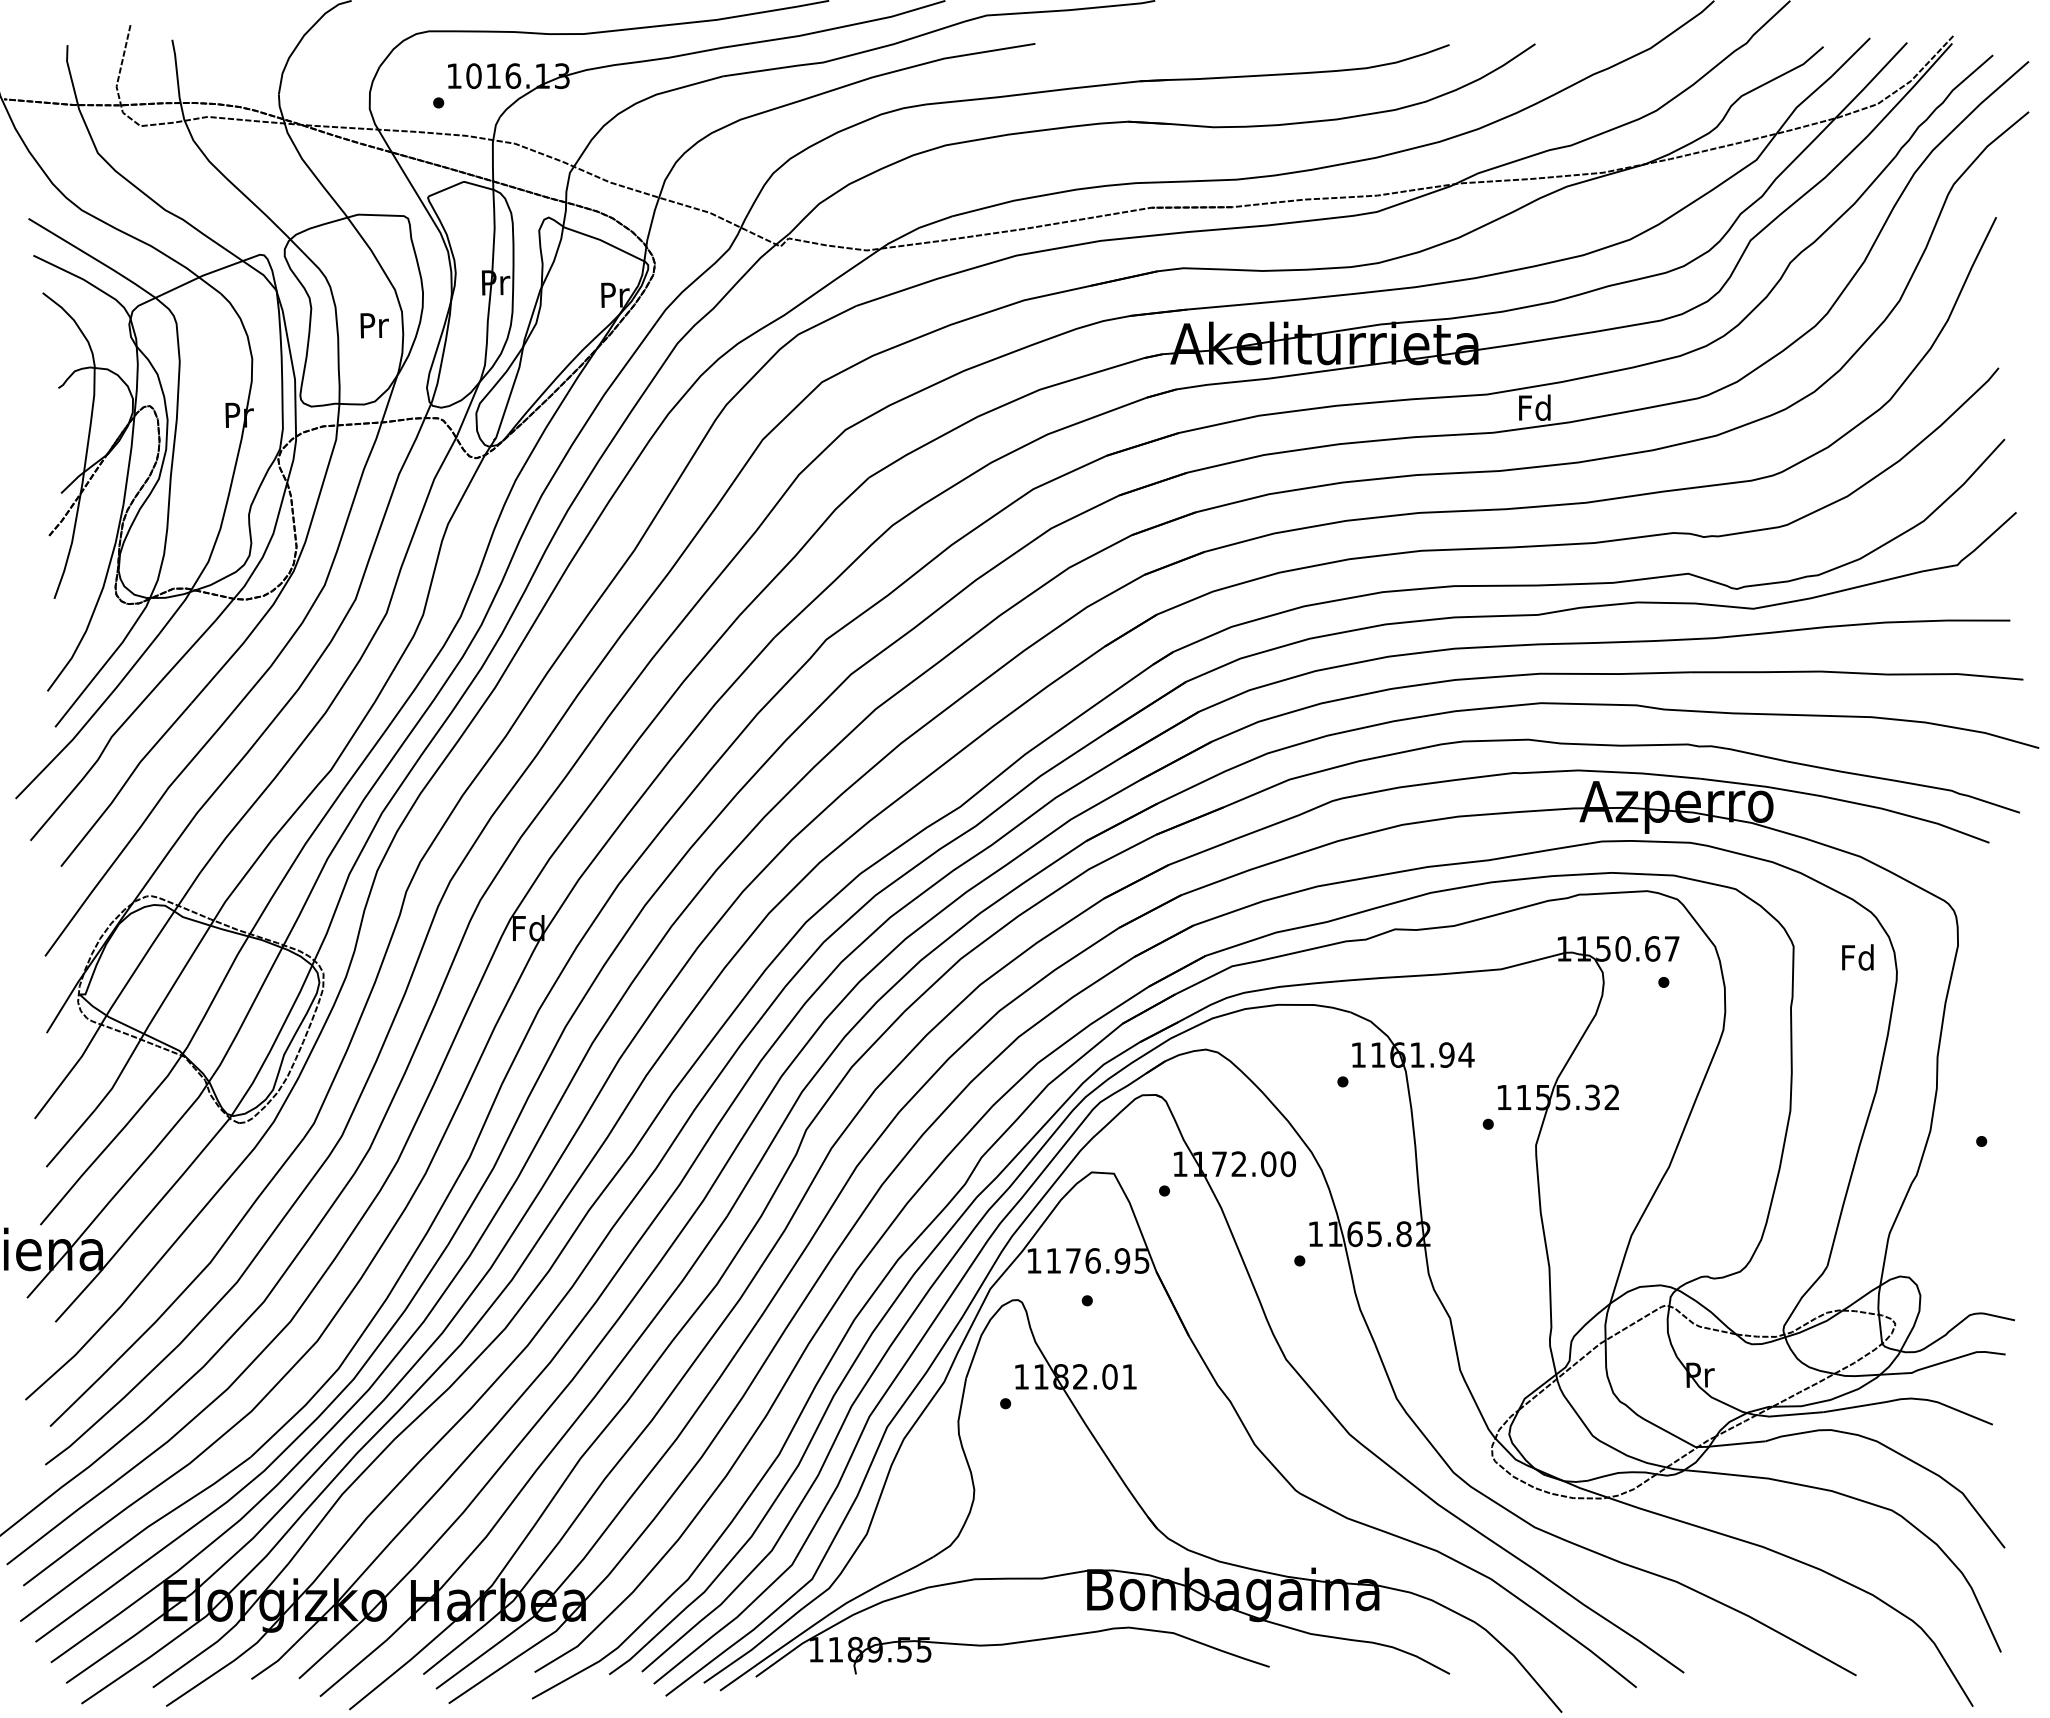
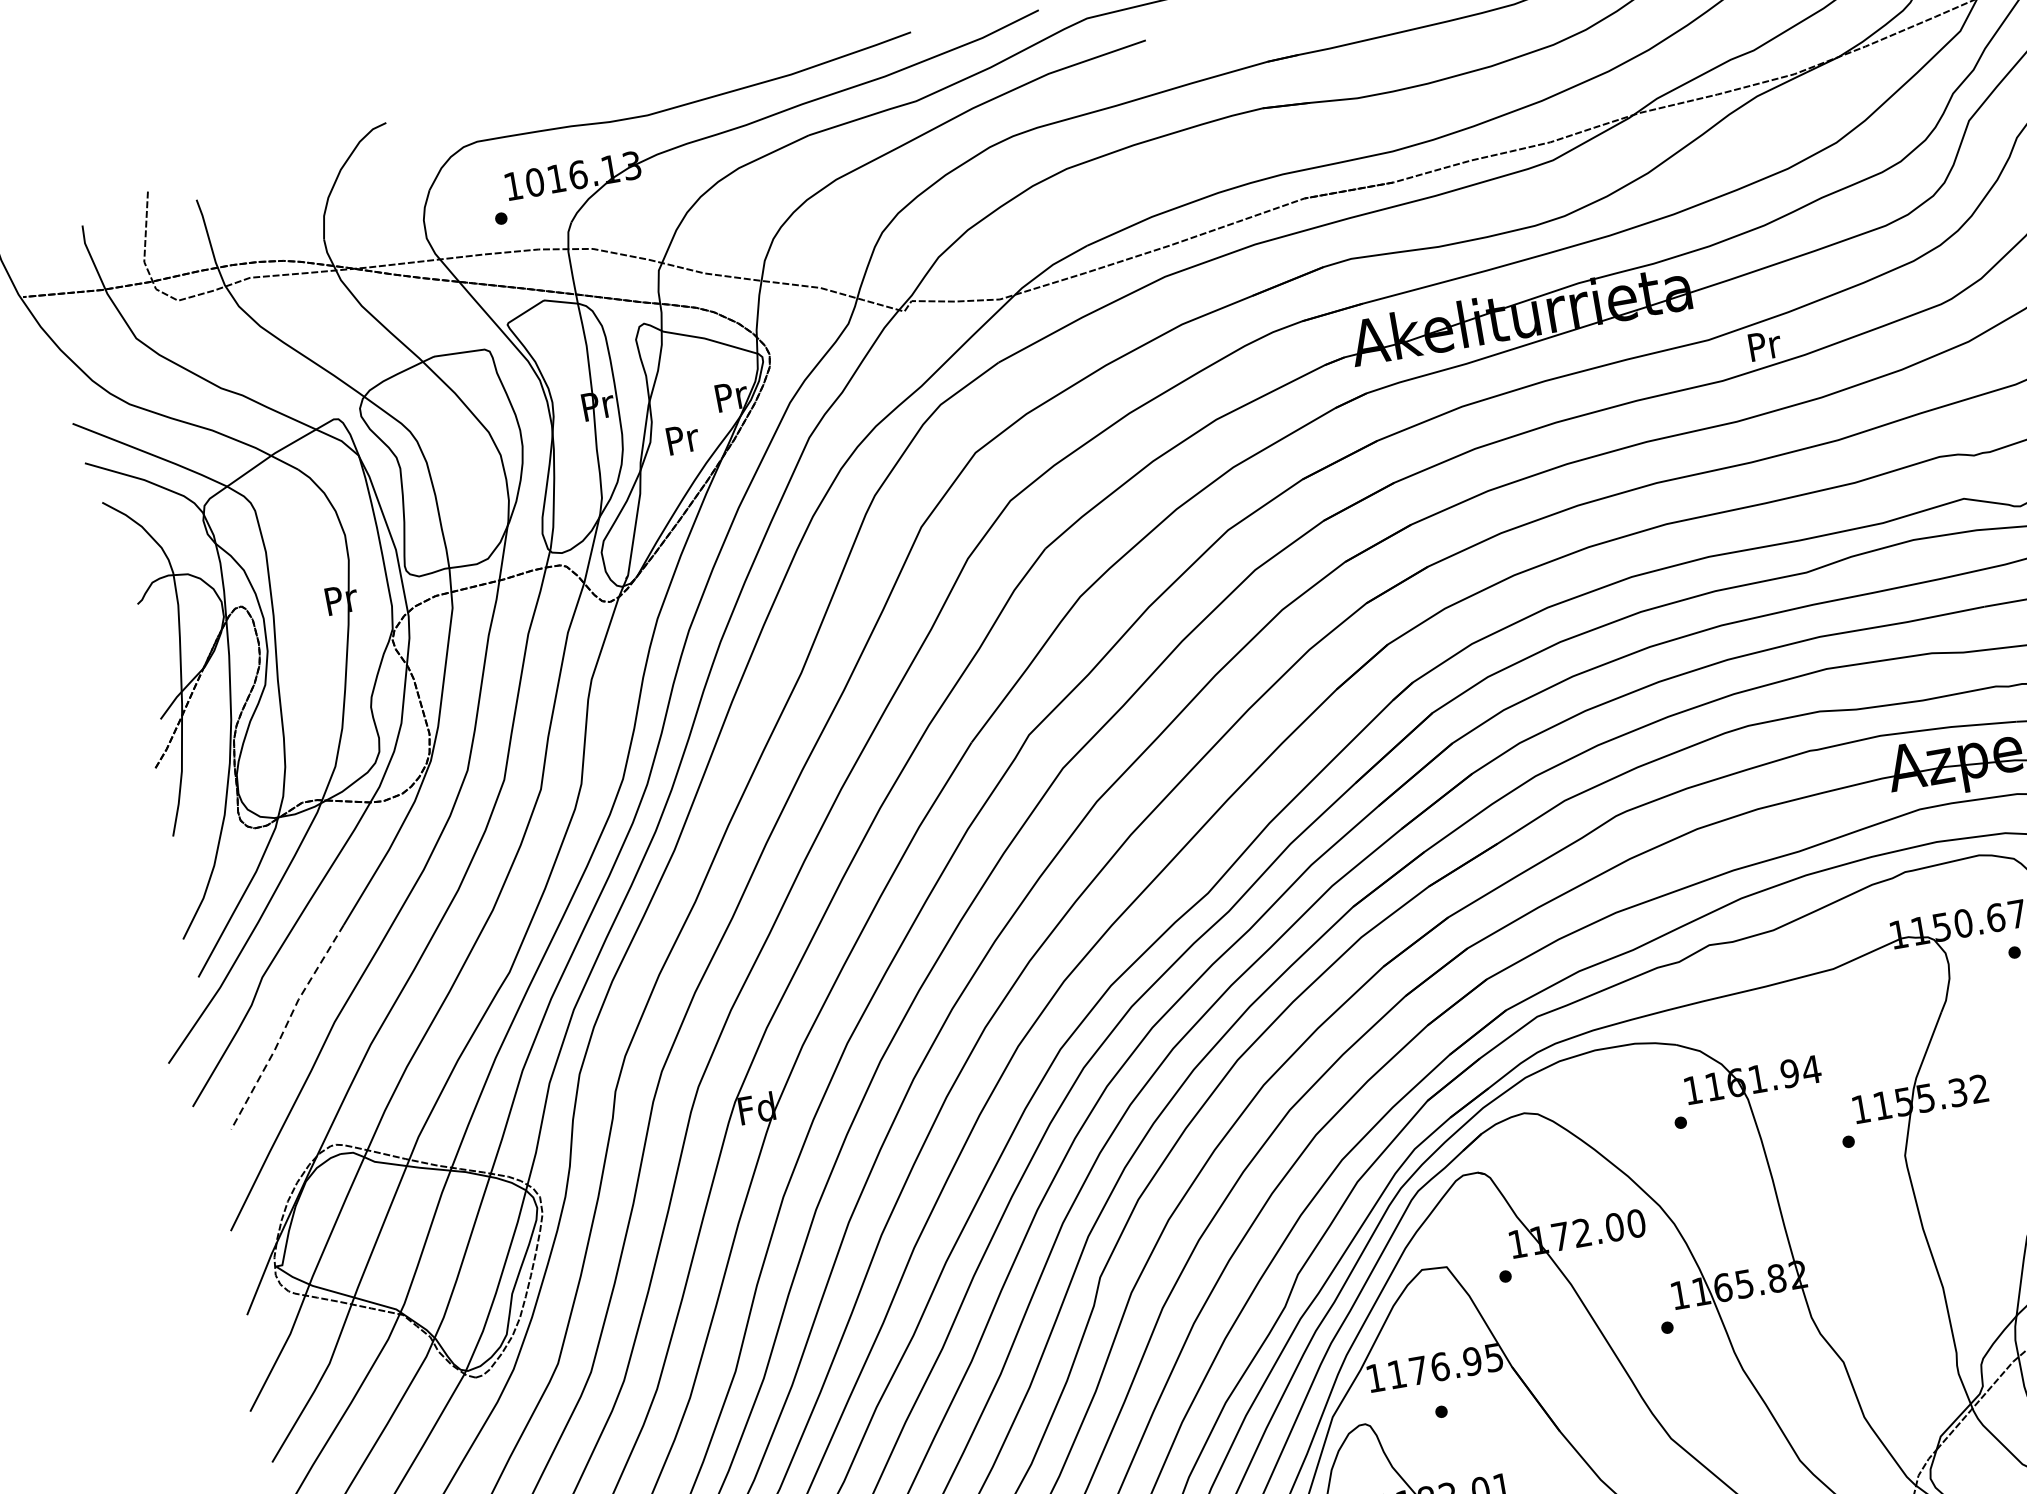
text: (374, 325) -> (682, 439), moved
text: (1534, 407) -> (1763, 345), Fd -> Pr
line: (125, 783) -> (286, 1025), solid -> dashed

